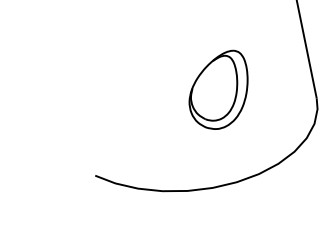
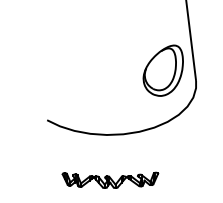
part: (217, 90) -> (162, 70), moved

